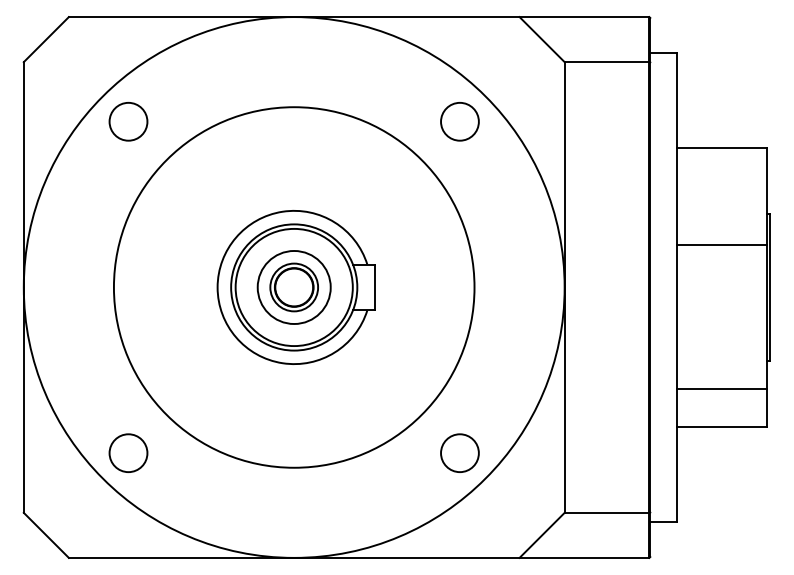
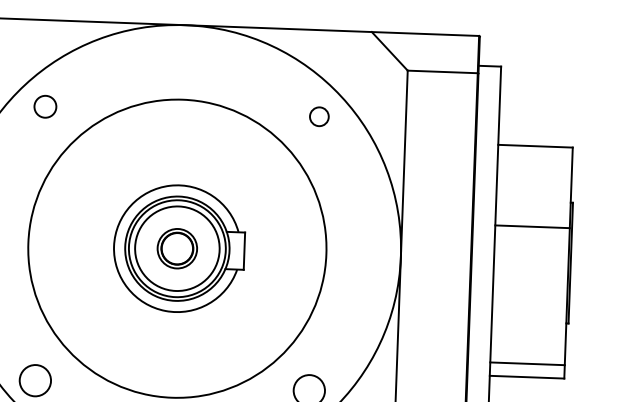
circle: (128, 121) -> (45, 106), size x0.7
circle: (459, 121) -> (319, 116), size x0.6
circle: (293, 287) -> (176, 248), size x1.4
line: (722, 389) -> (527, 364), moved

